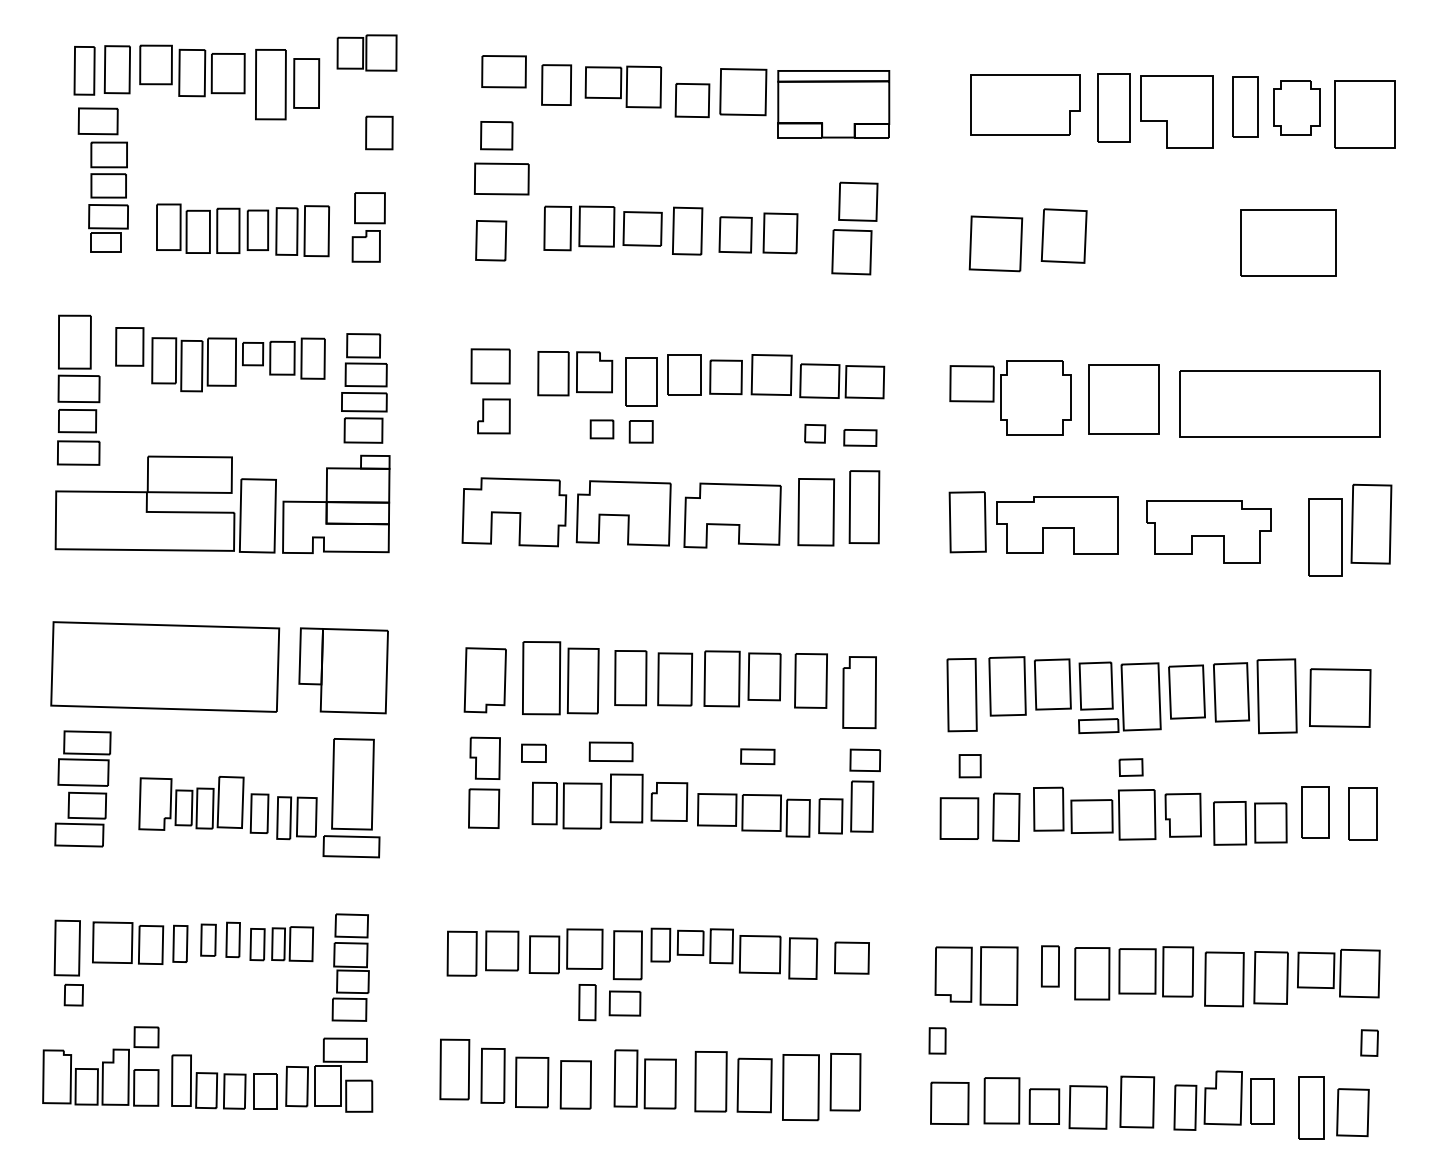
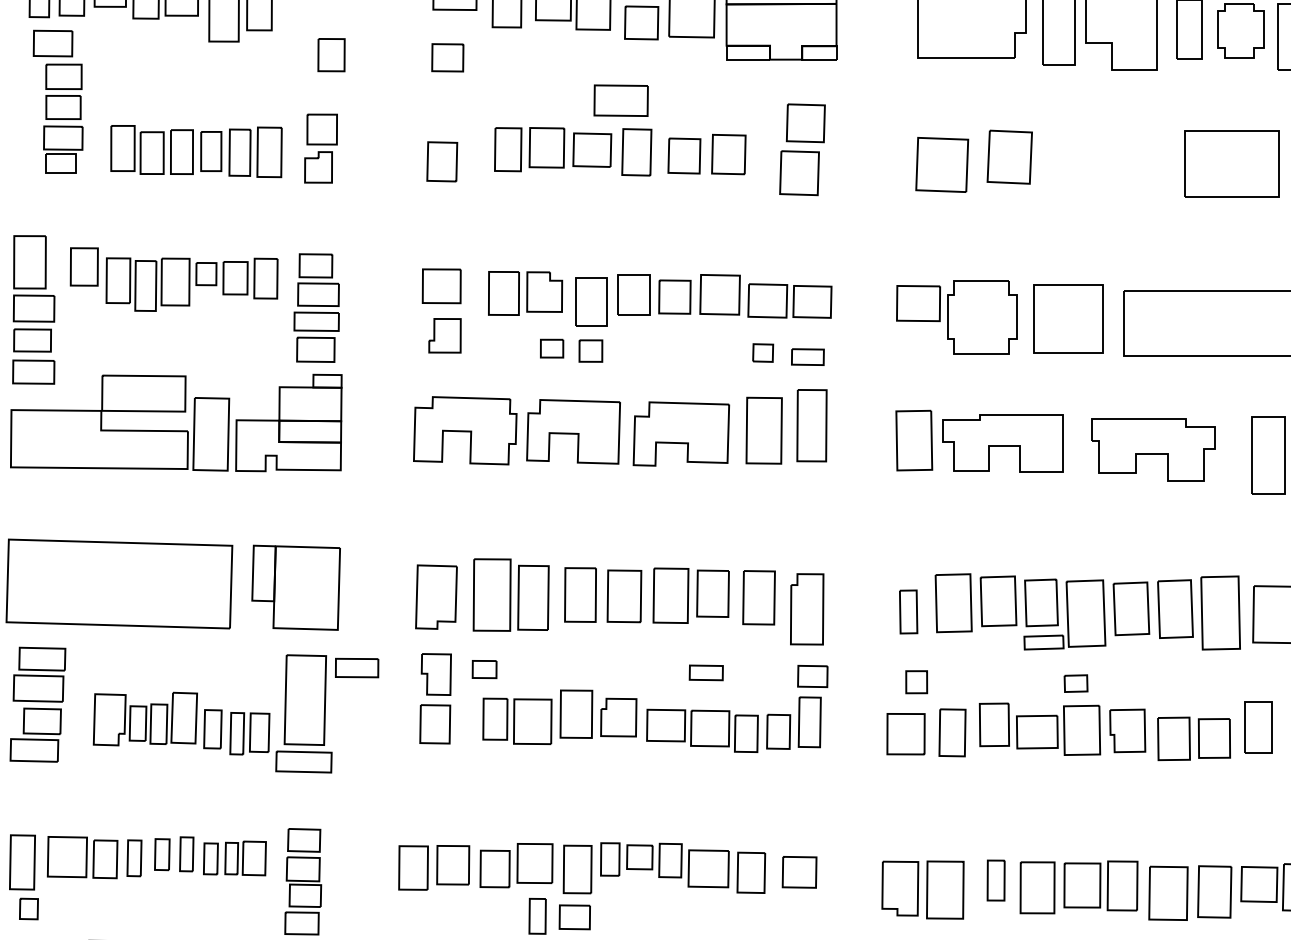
part: (501, 178) -> (620, 100), moved
part: (961, 695) -> (908, 612), size x0.6
part: (610, 751) -> (356, 667), moved

